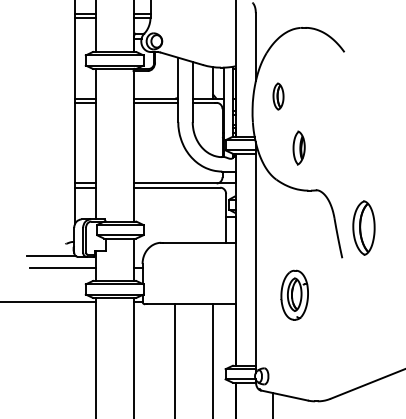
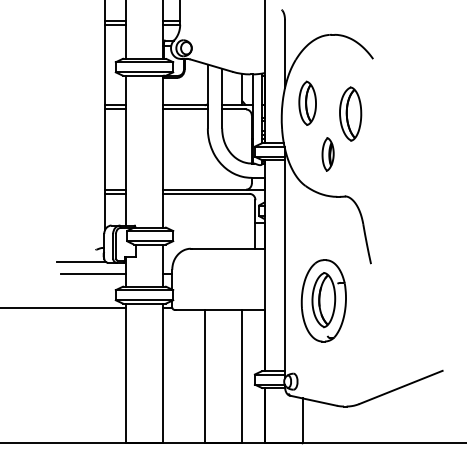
part: (278, 95) -> (307, 102), size x1.67
part: (363, 227) -> (350, 113), moved
part: (294, 294) -> (323, 300), size x1.67

